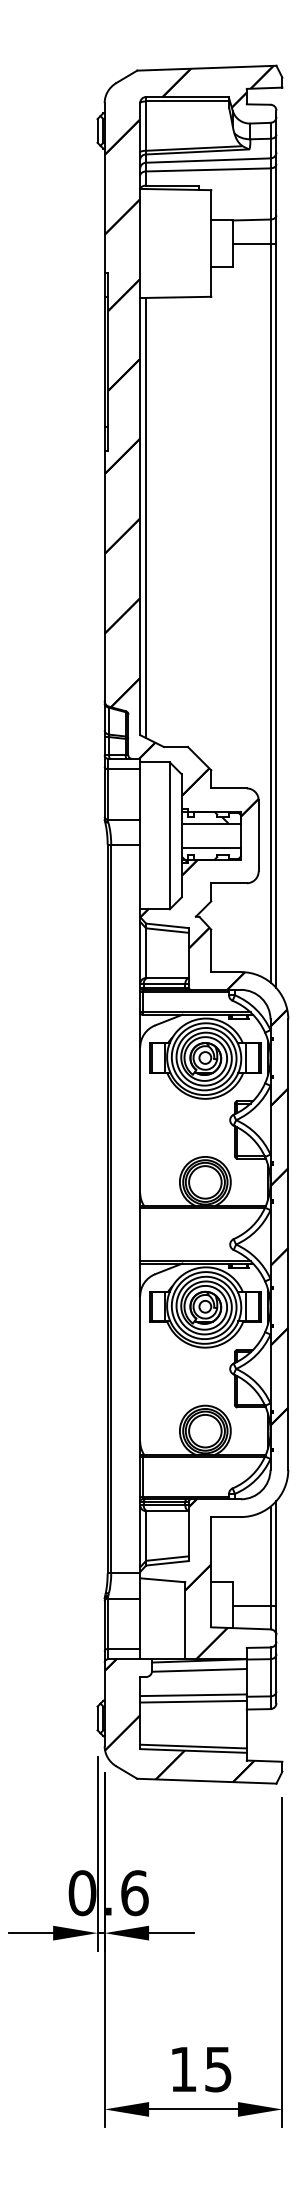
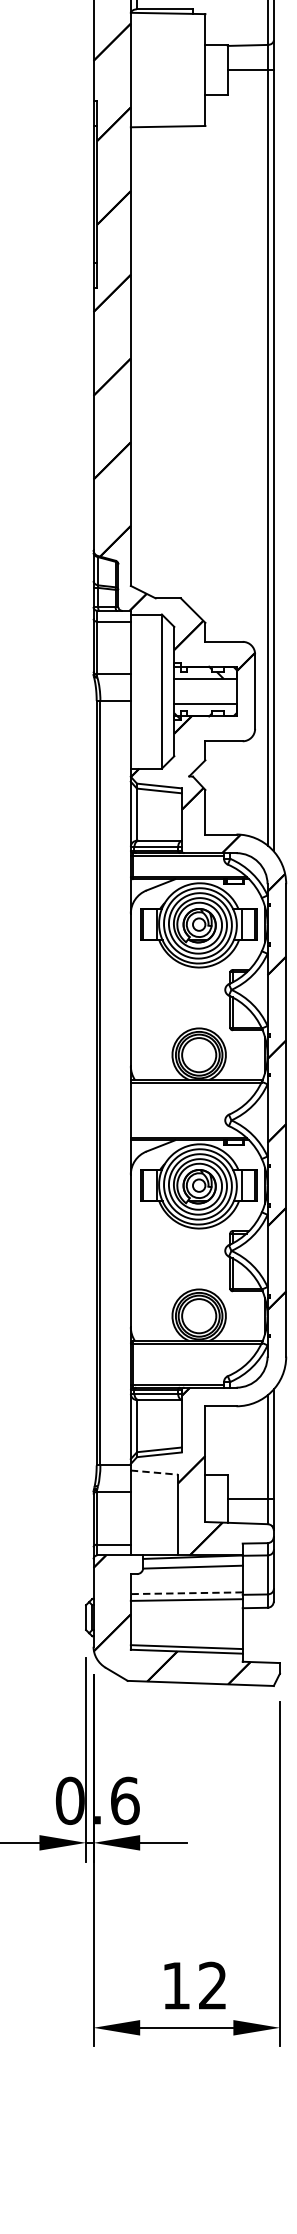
line: (145, 517) -> (136, 357), removed
line: (162, 1580) -> (154, 1472), solid -> dashed
line: (193, 1695) -> (186, 1593), solid -> dashed
text: (218, 2069) -> (212, 1985), 15 -> 12

